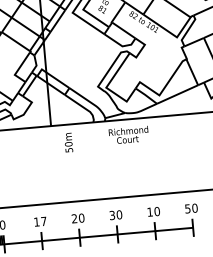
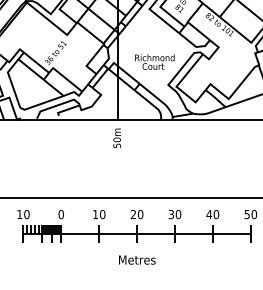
text: (128, 134) -> (154, 61), moved
text: (67, 142) -> (116, 137), moved
text: (150, 212) -> (209, 214), 10 -> 40
text: (43, 221) -> (102, 214), 17 -> 10

